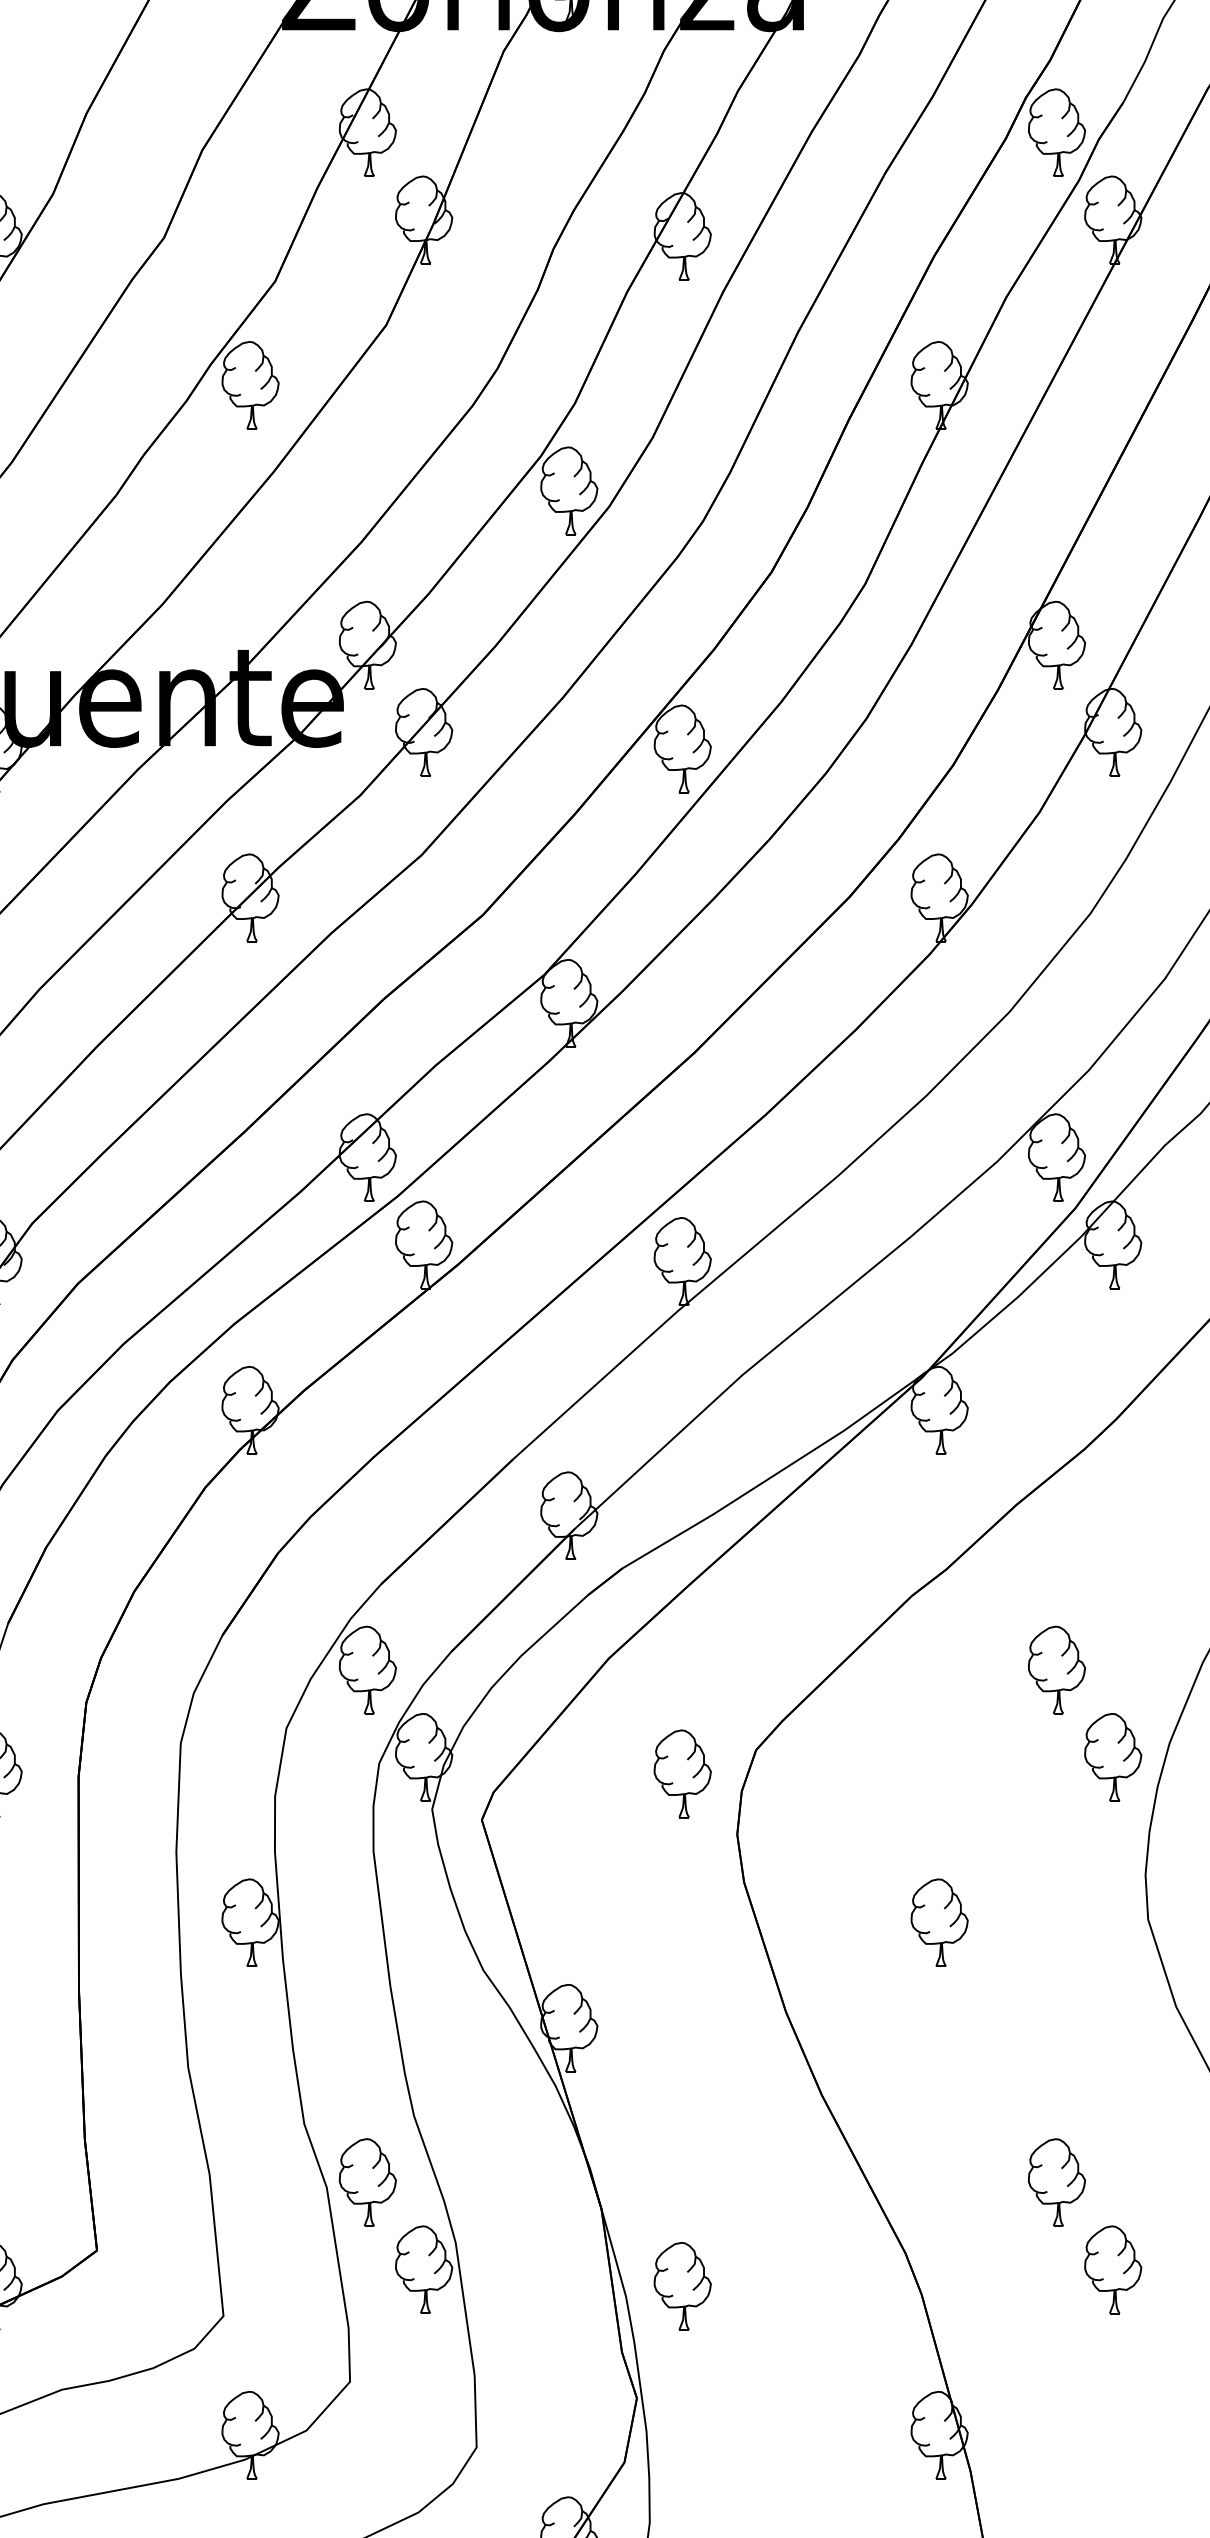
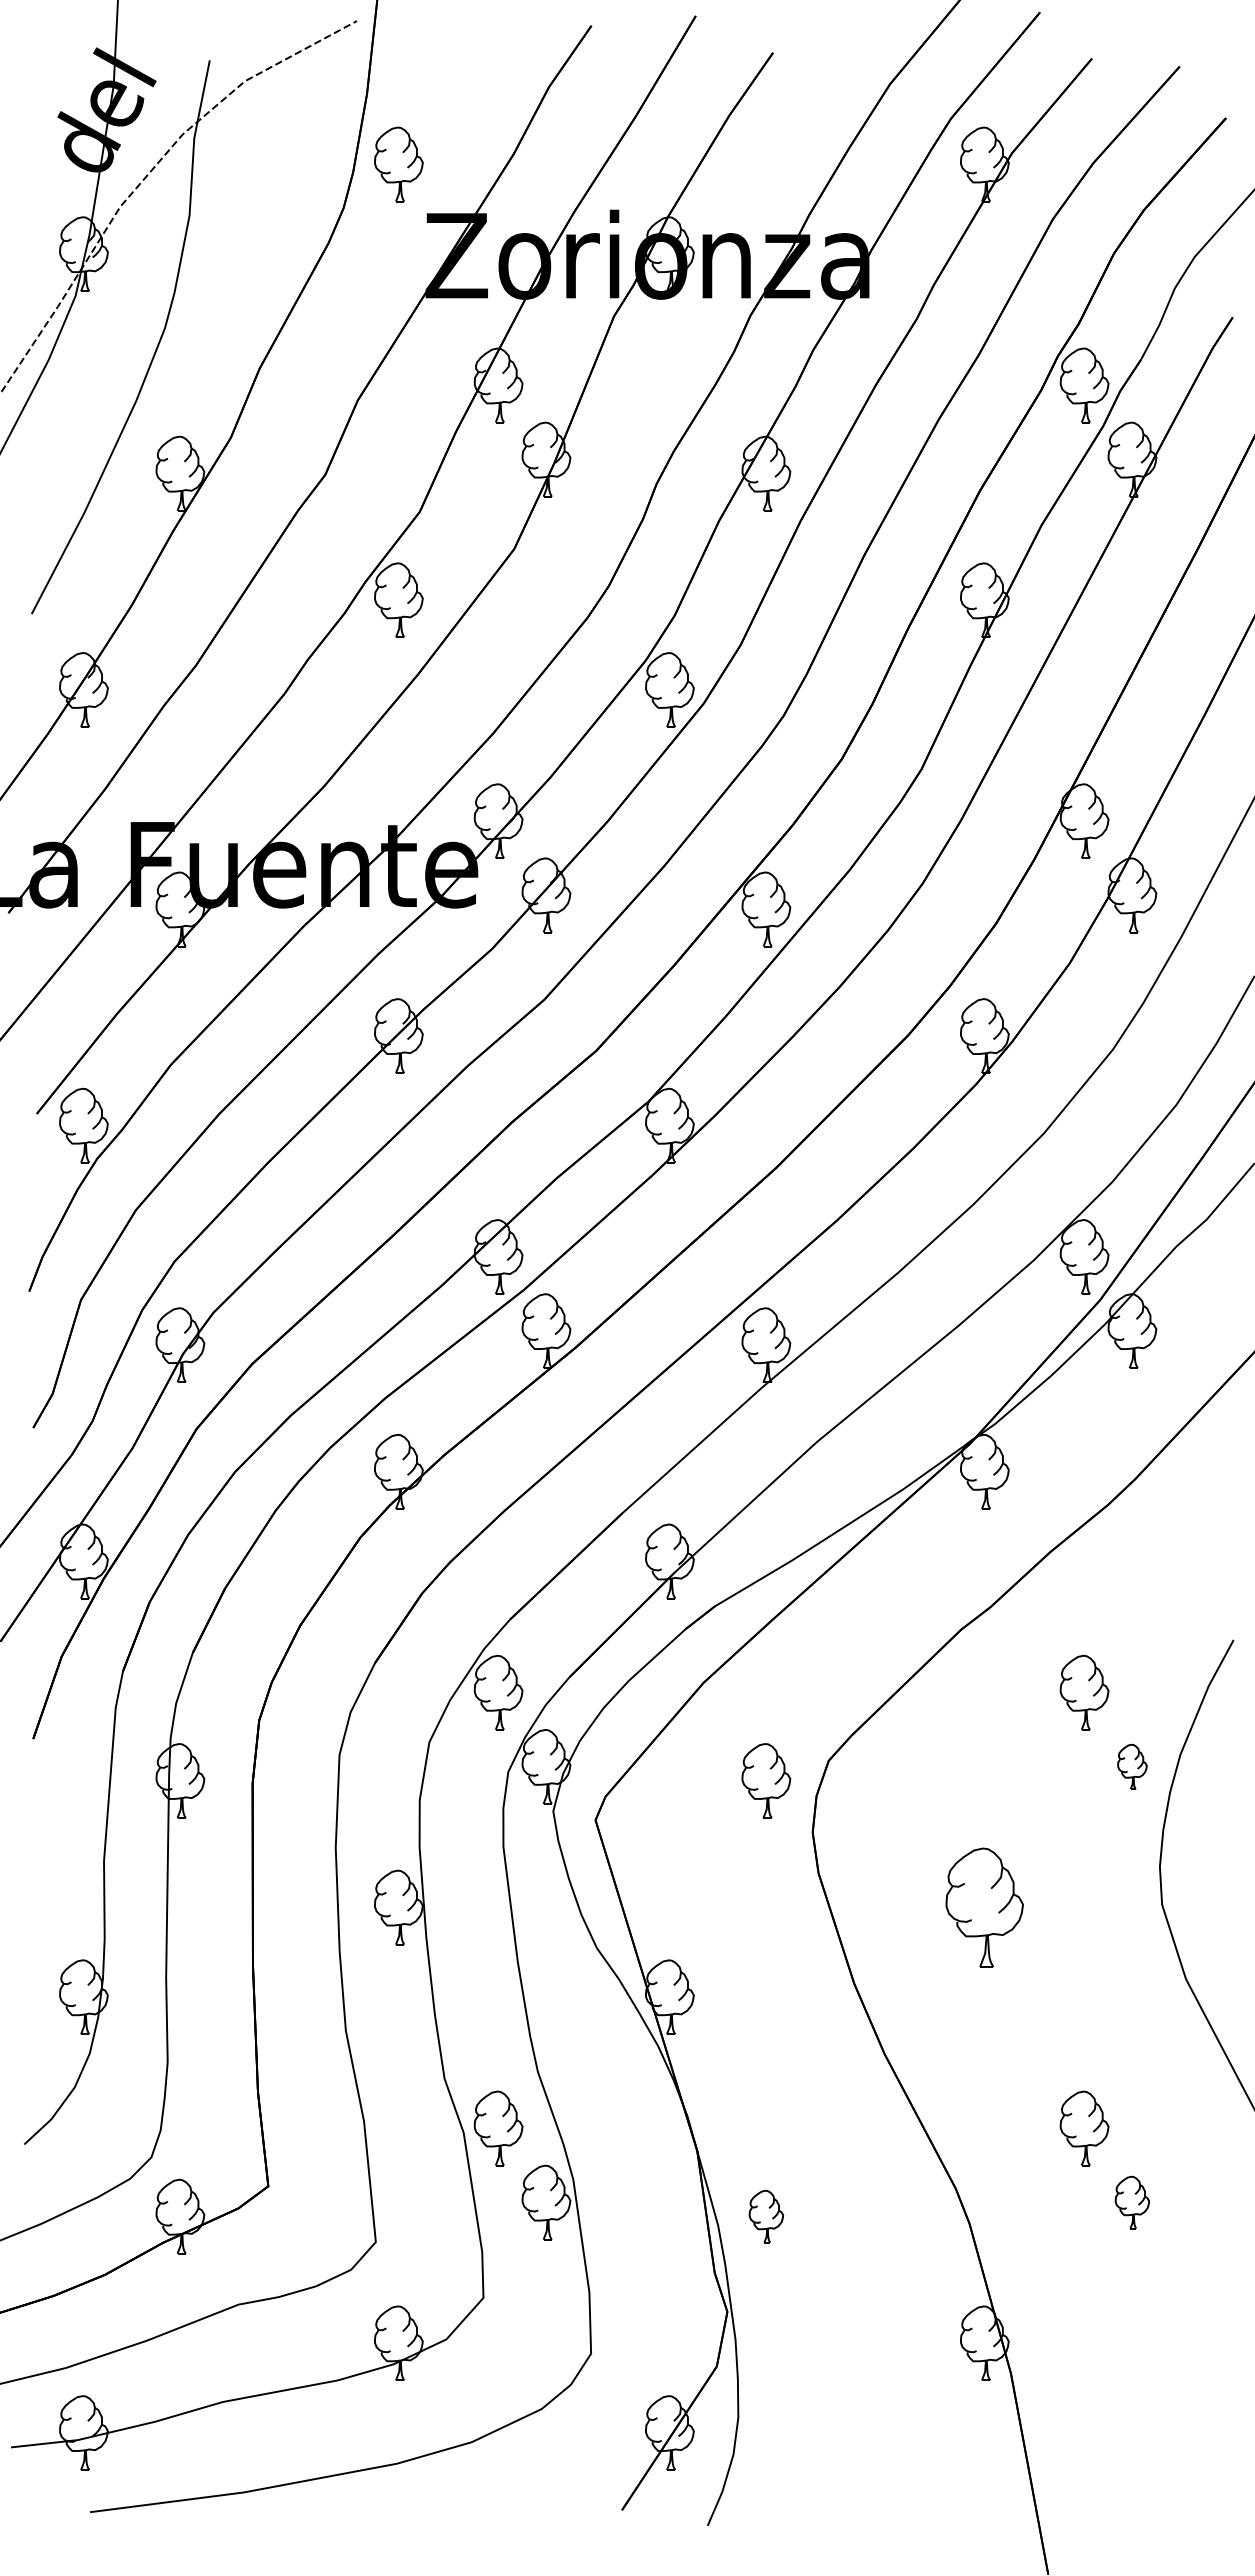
part: (1113, 1756) -> (1132, 1766), size x0.6
part: (939, 1922) -> (984, 1907), size x1.6
part: (1113, 2269) -> (1132, 2202), size x0.7
part: (682, 2286) -> (766, 2216), size x0.7

